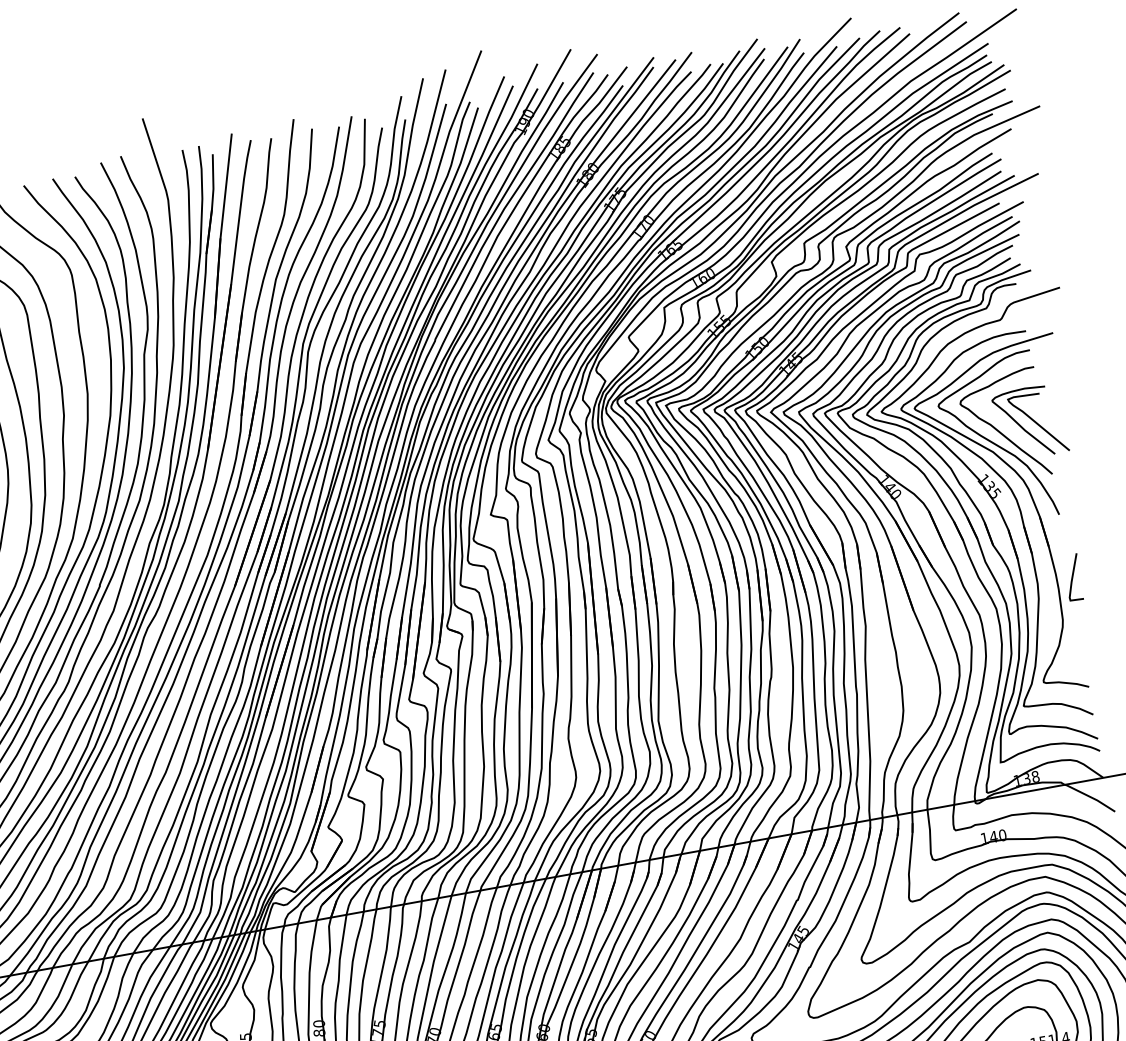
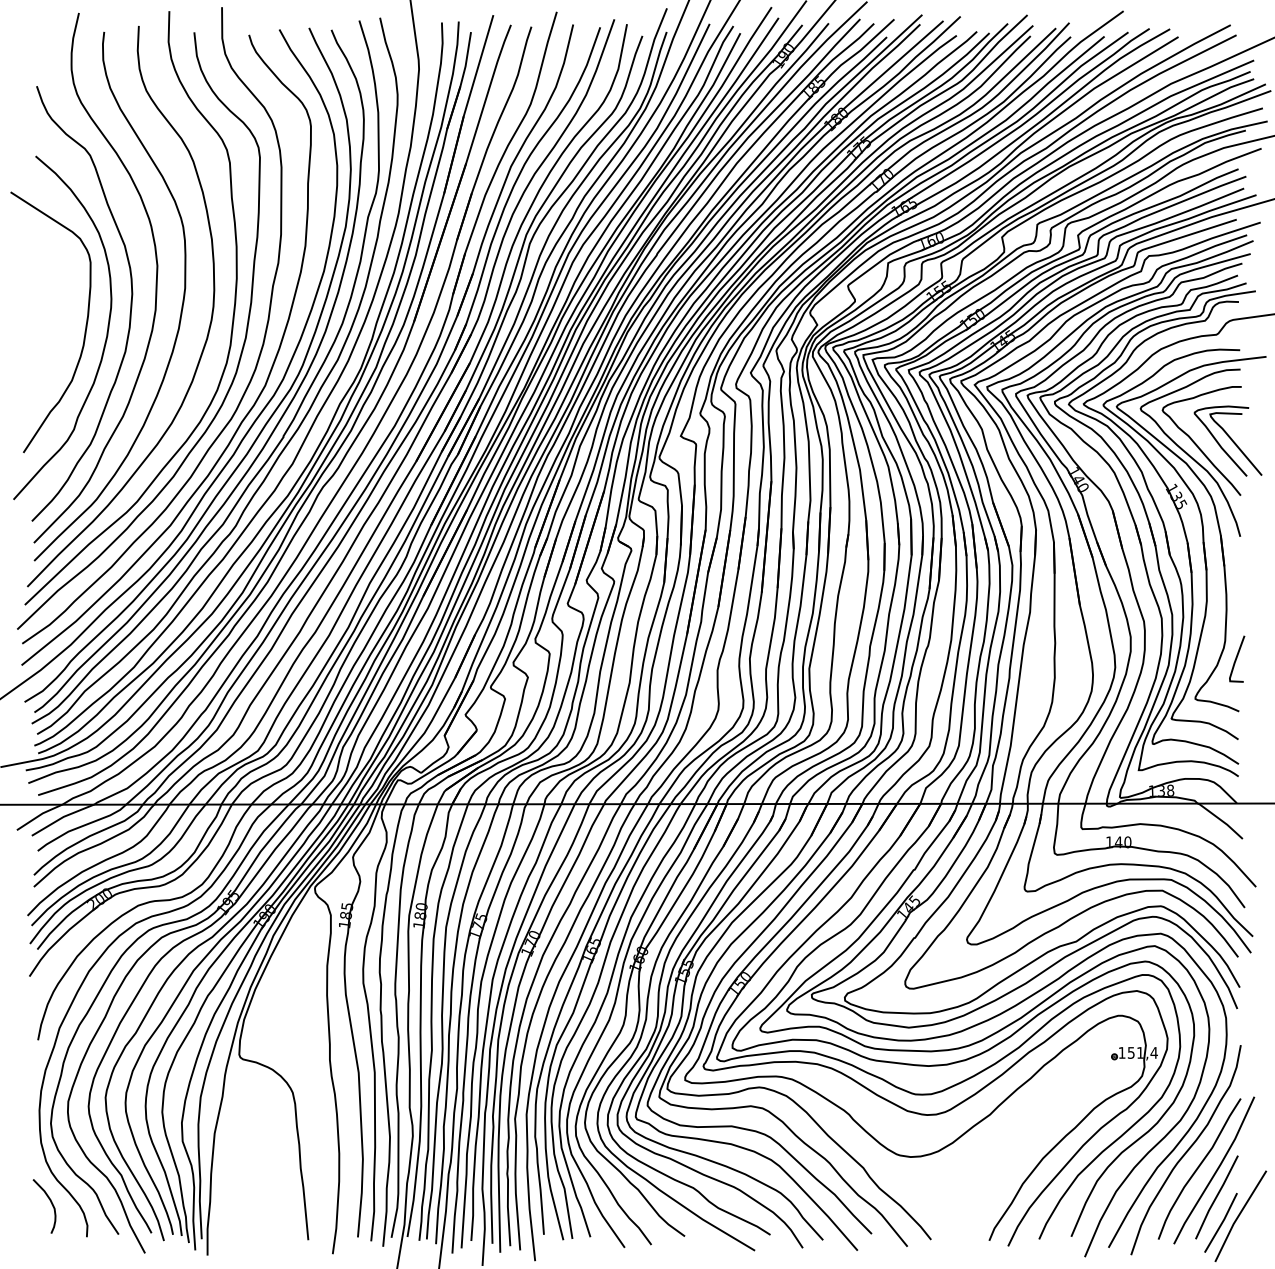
line: (1073, 576) -> (1237, 658), moved

